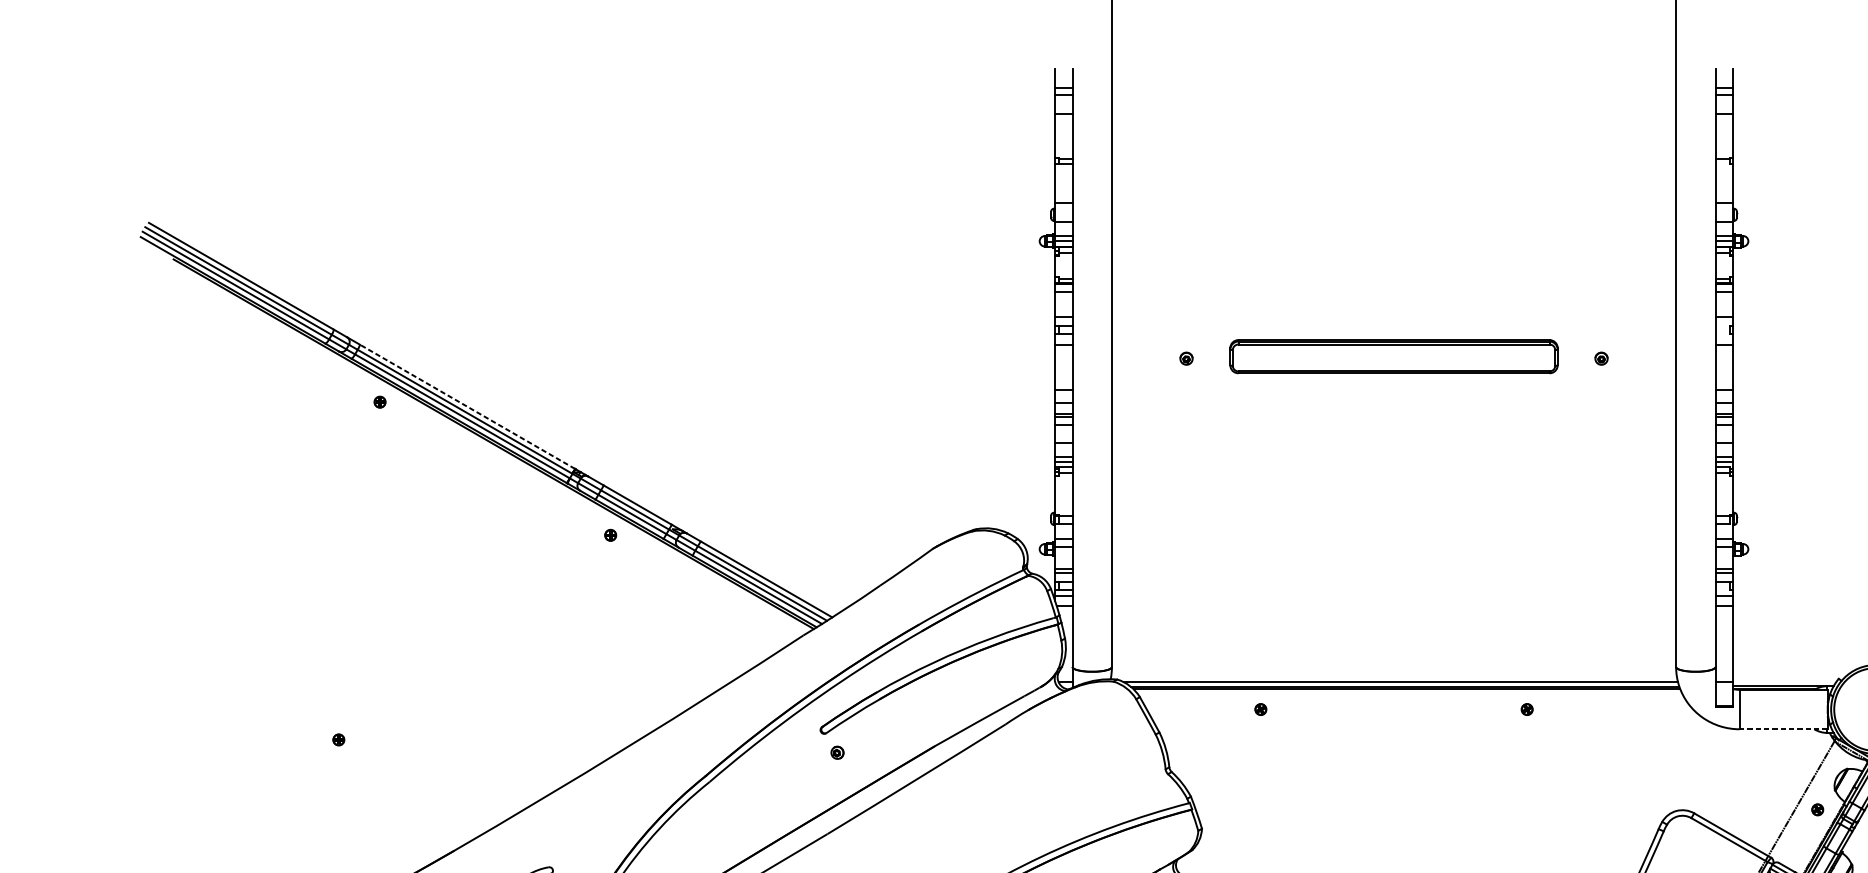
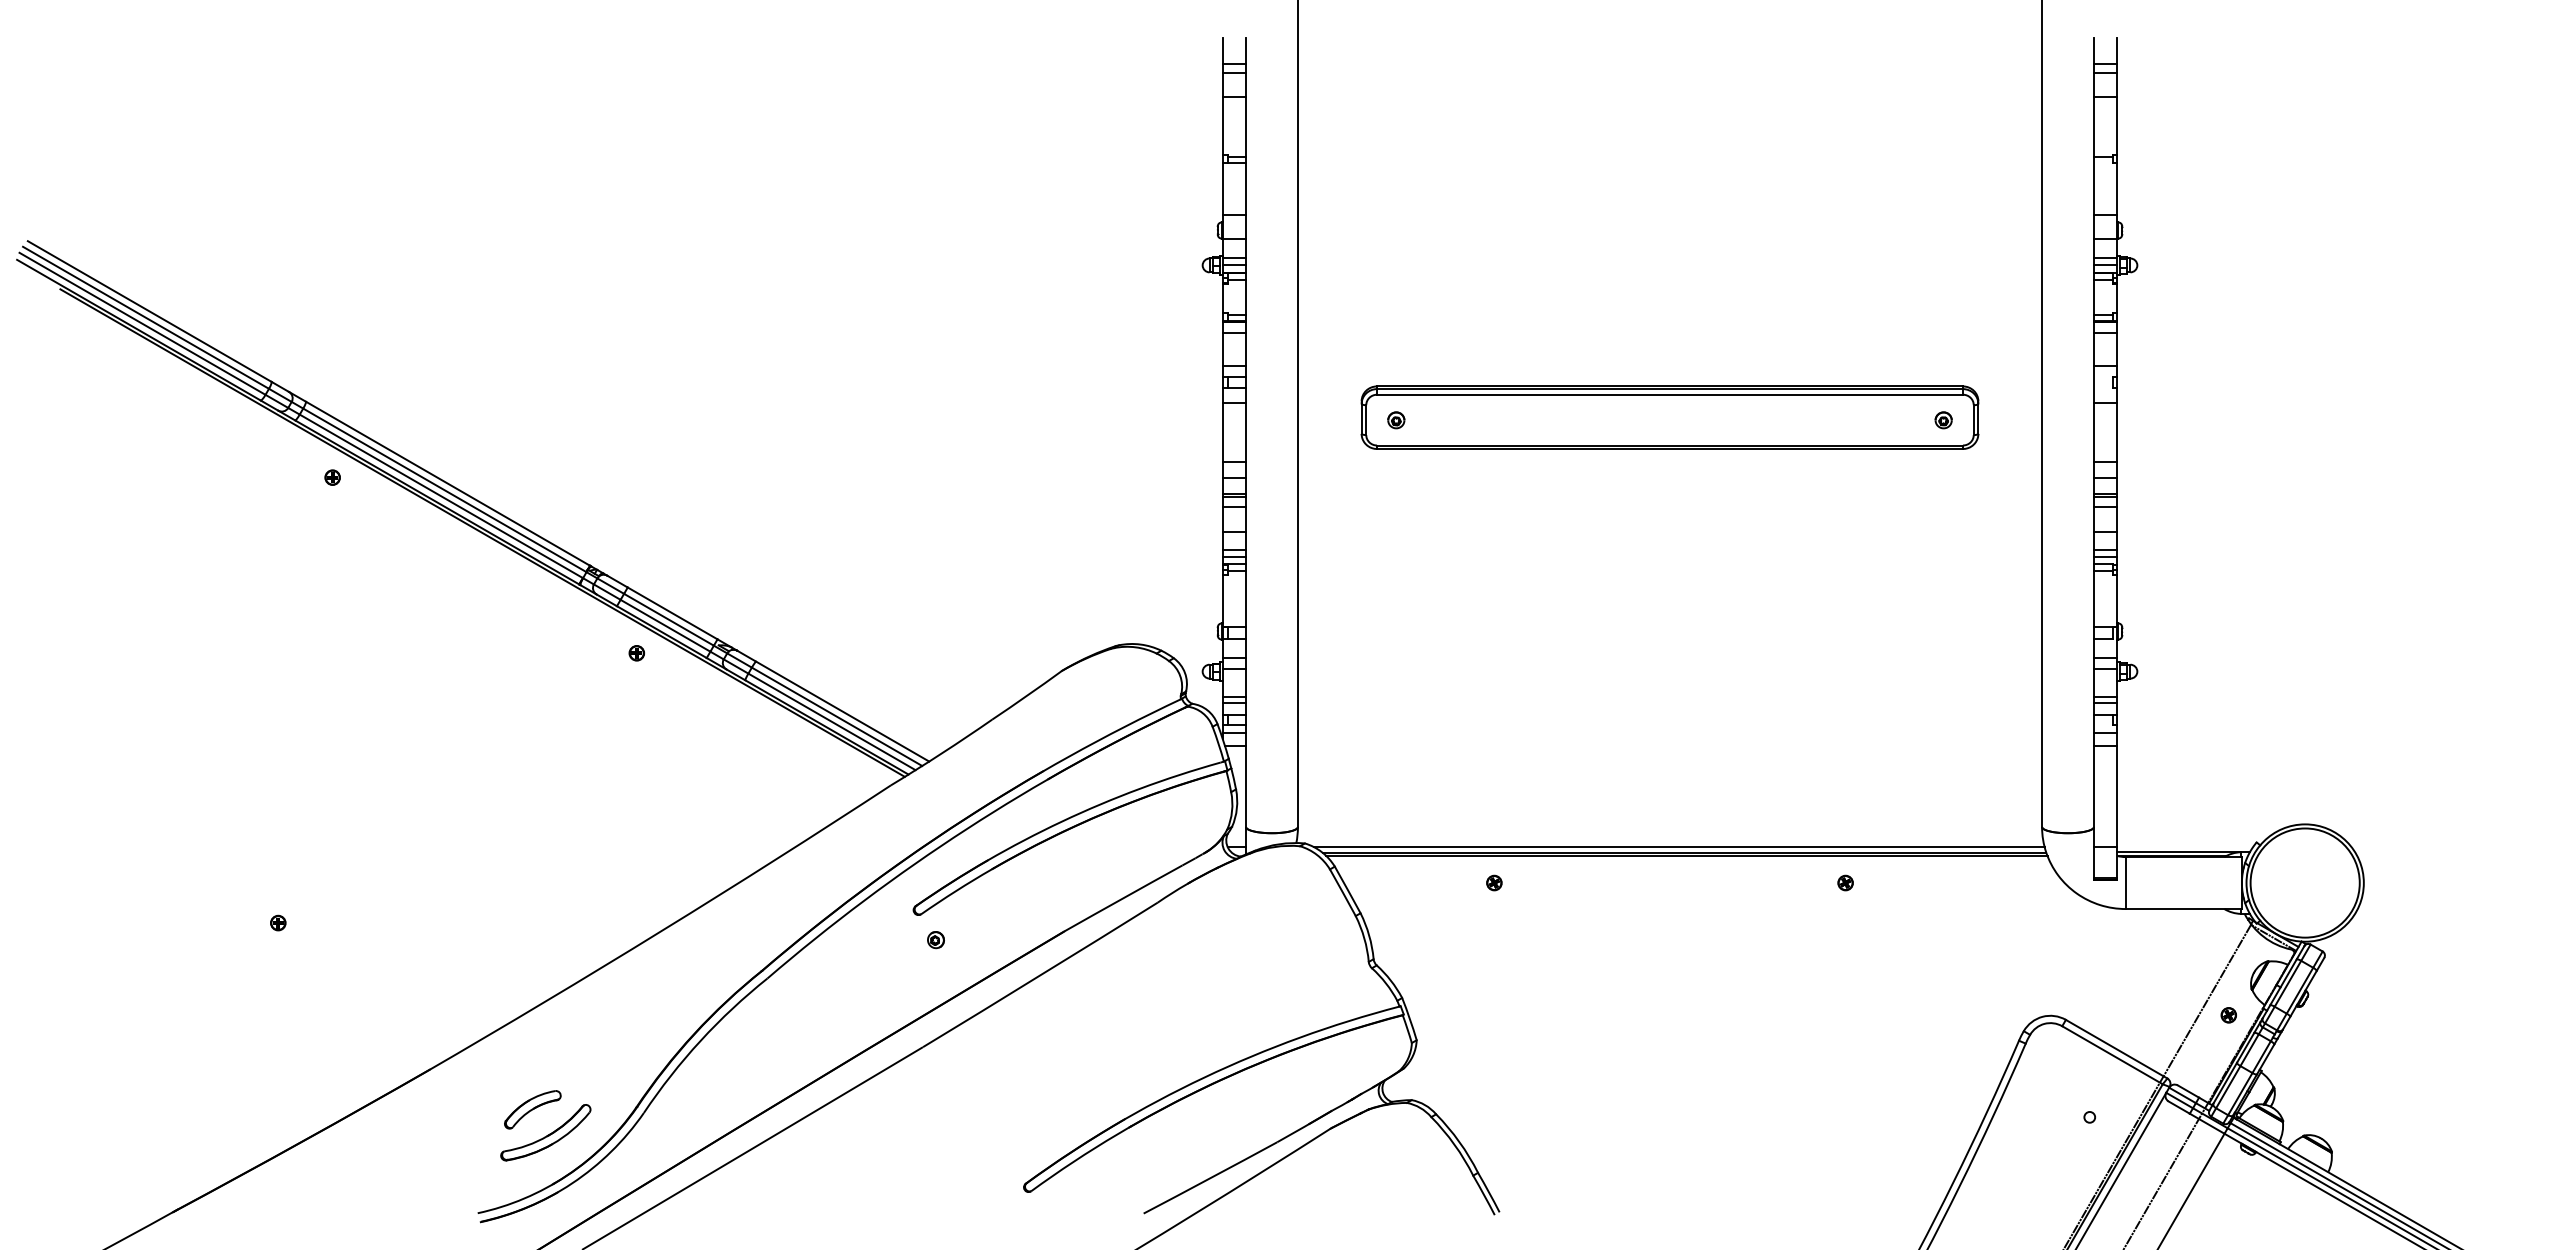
part: (1393, 356) -> (1669, 417), size x1.43
line: (467, 406) -> (447, 483), dashed -> solid
line: (1783, 729) -> (2183, 909), dashed -> solid

